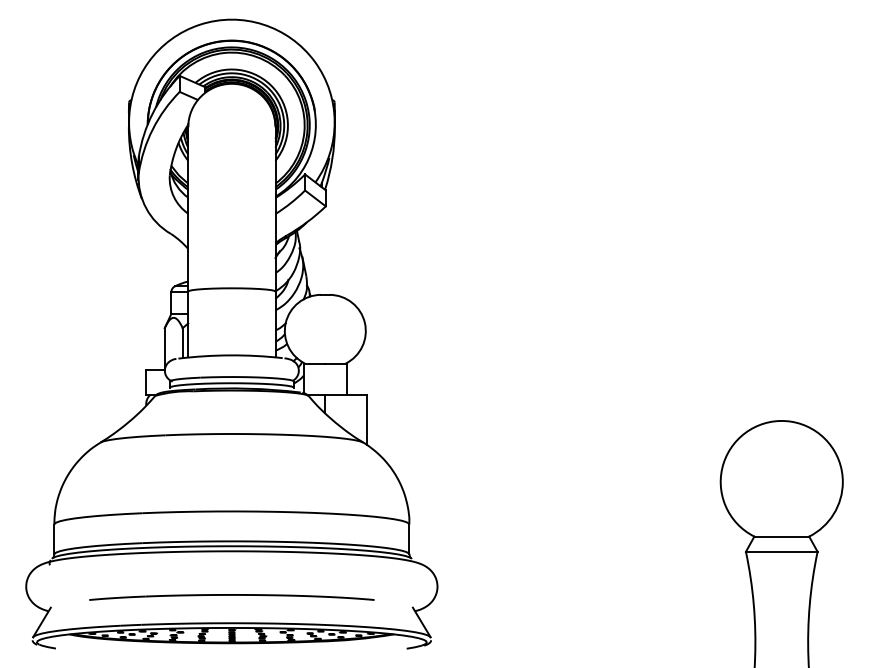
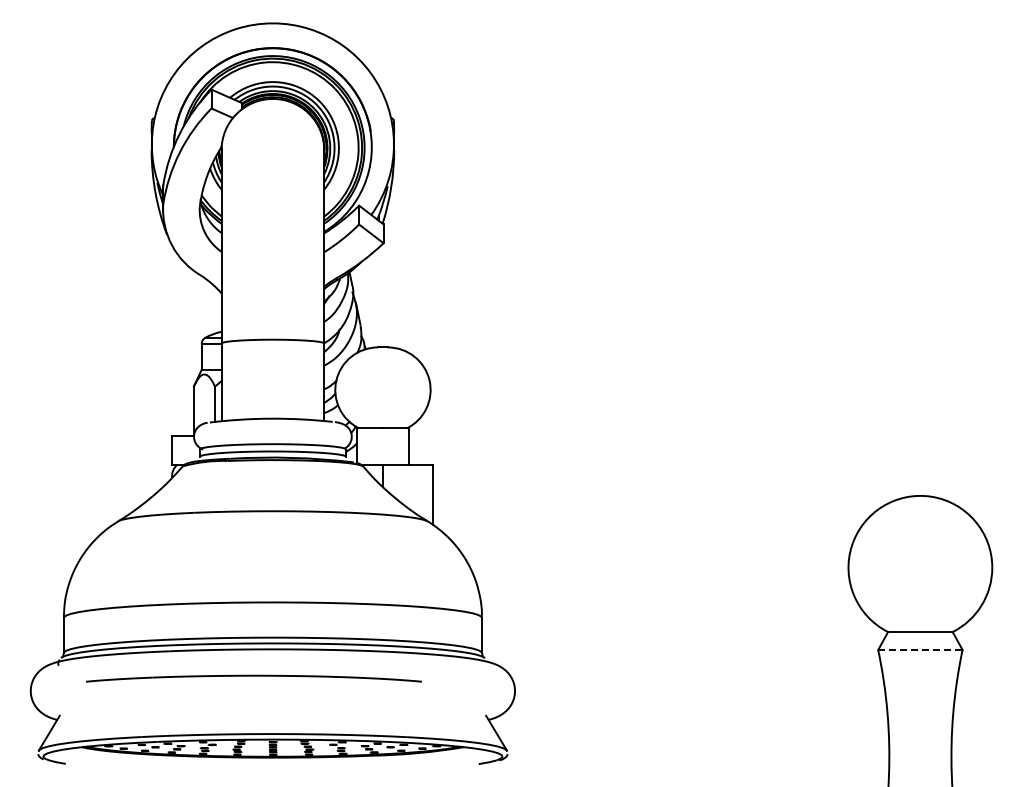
line: (781, 551) -> (920, 649), solid -> dashed
part: (231, 597) -> (253, 678), moved

